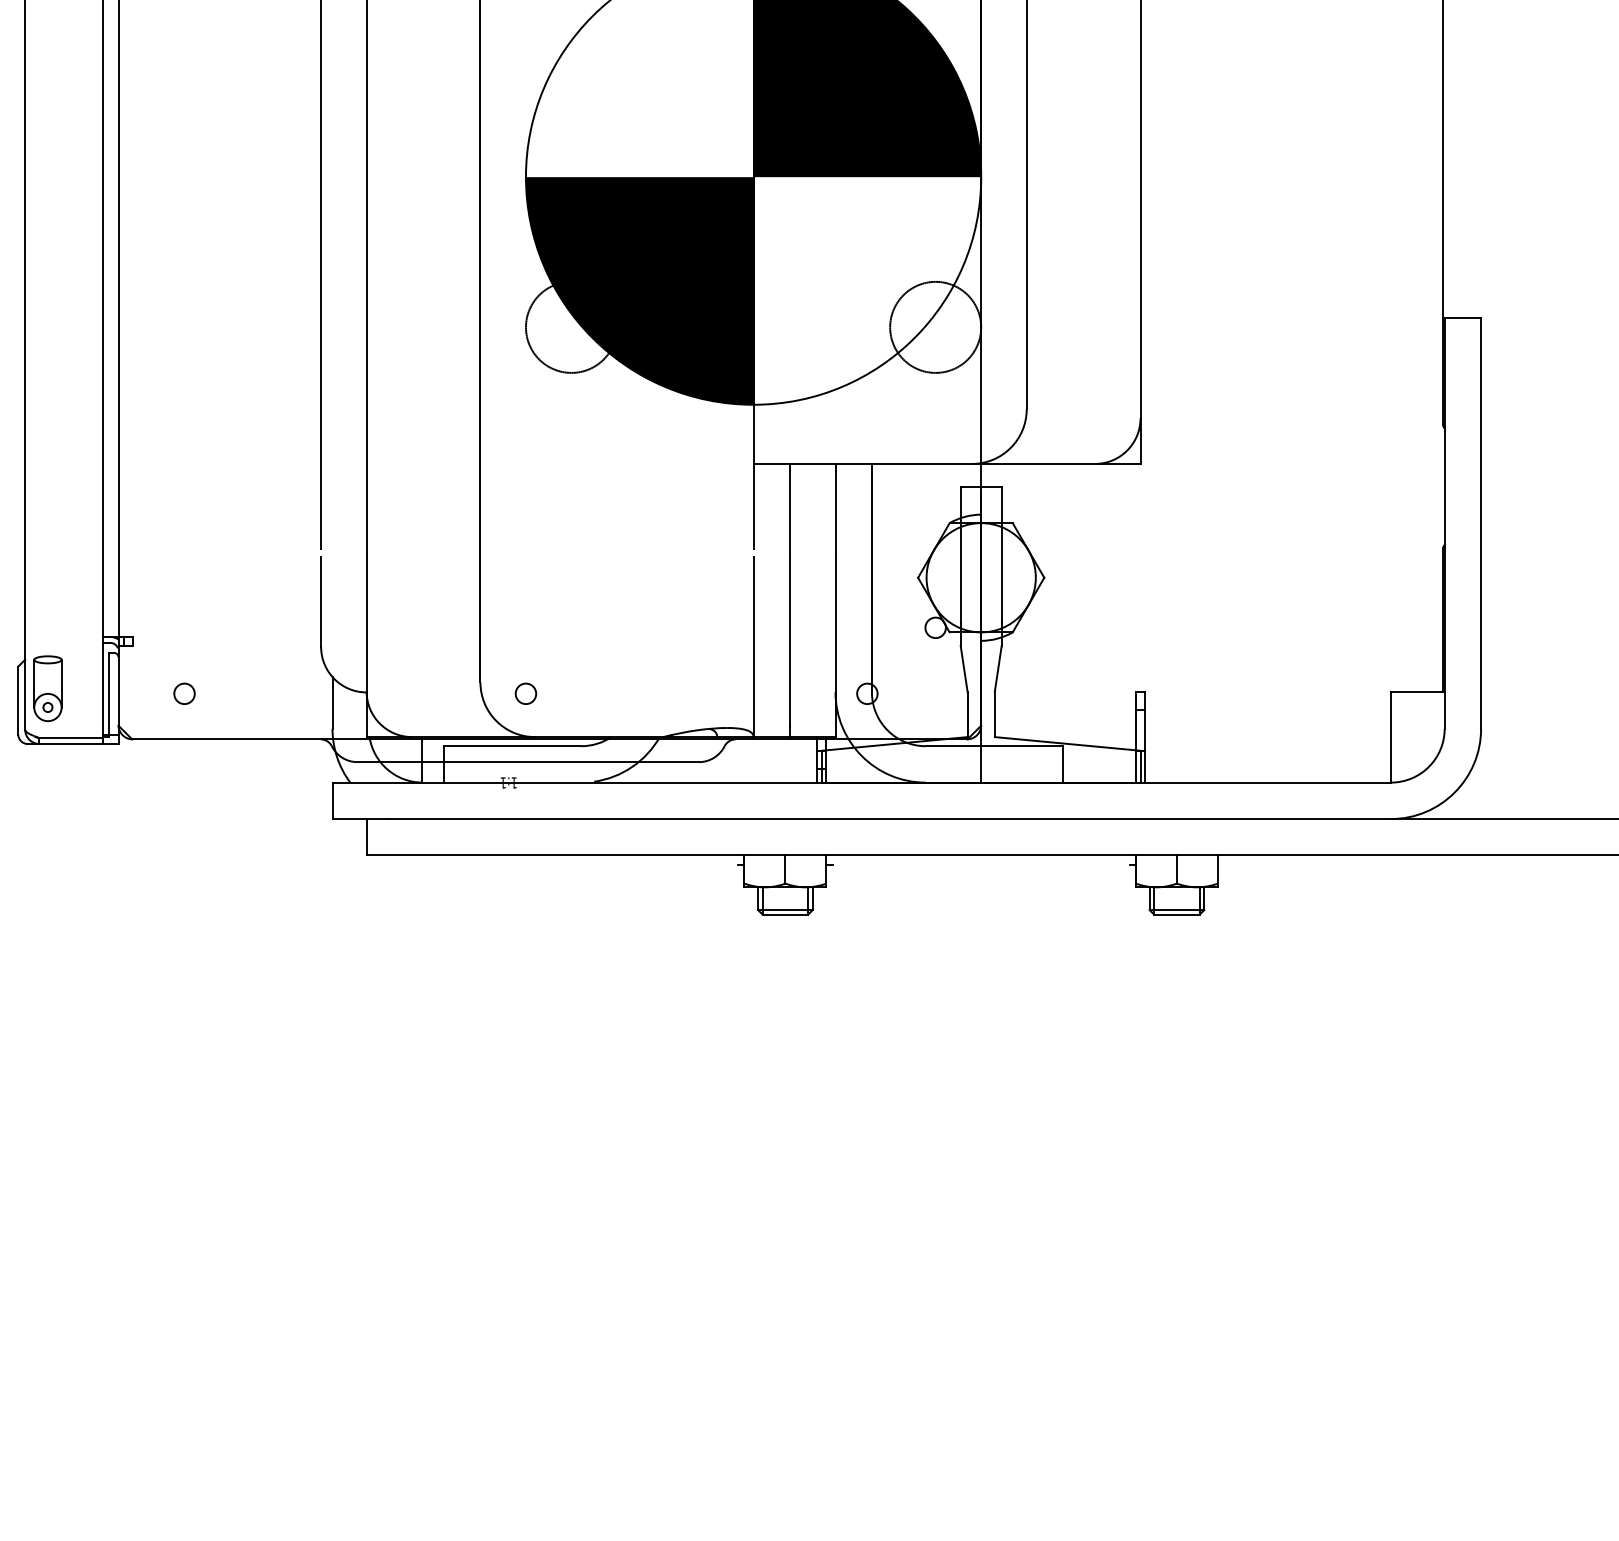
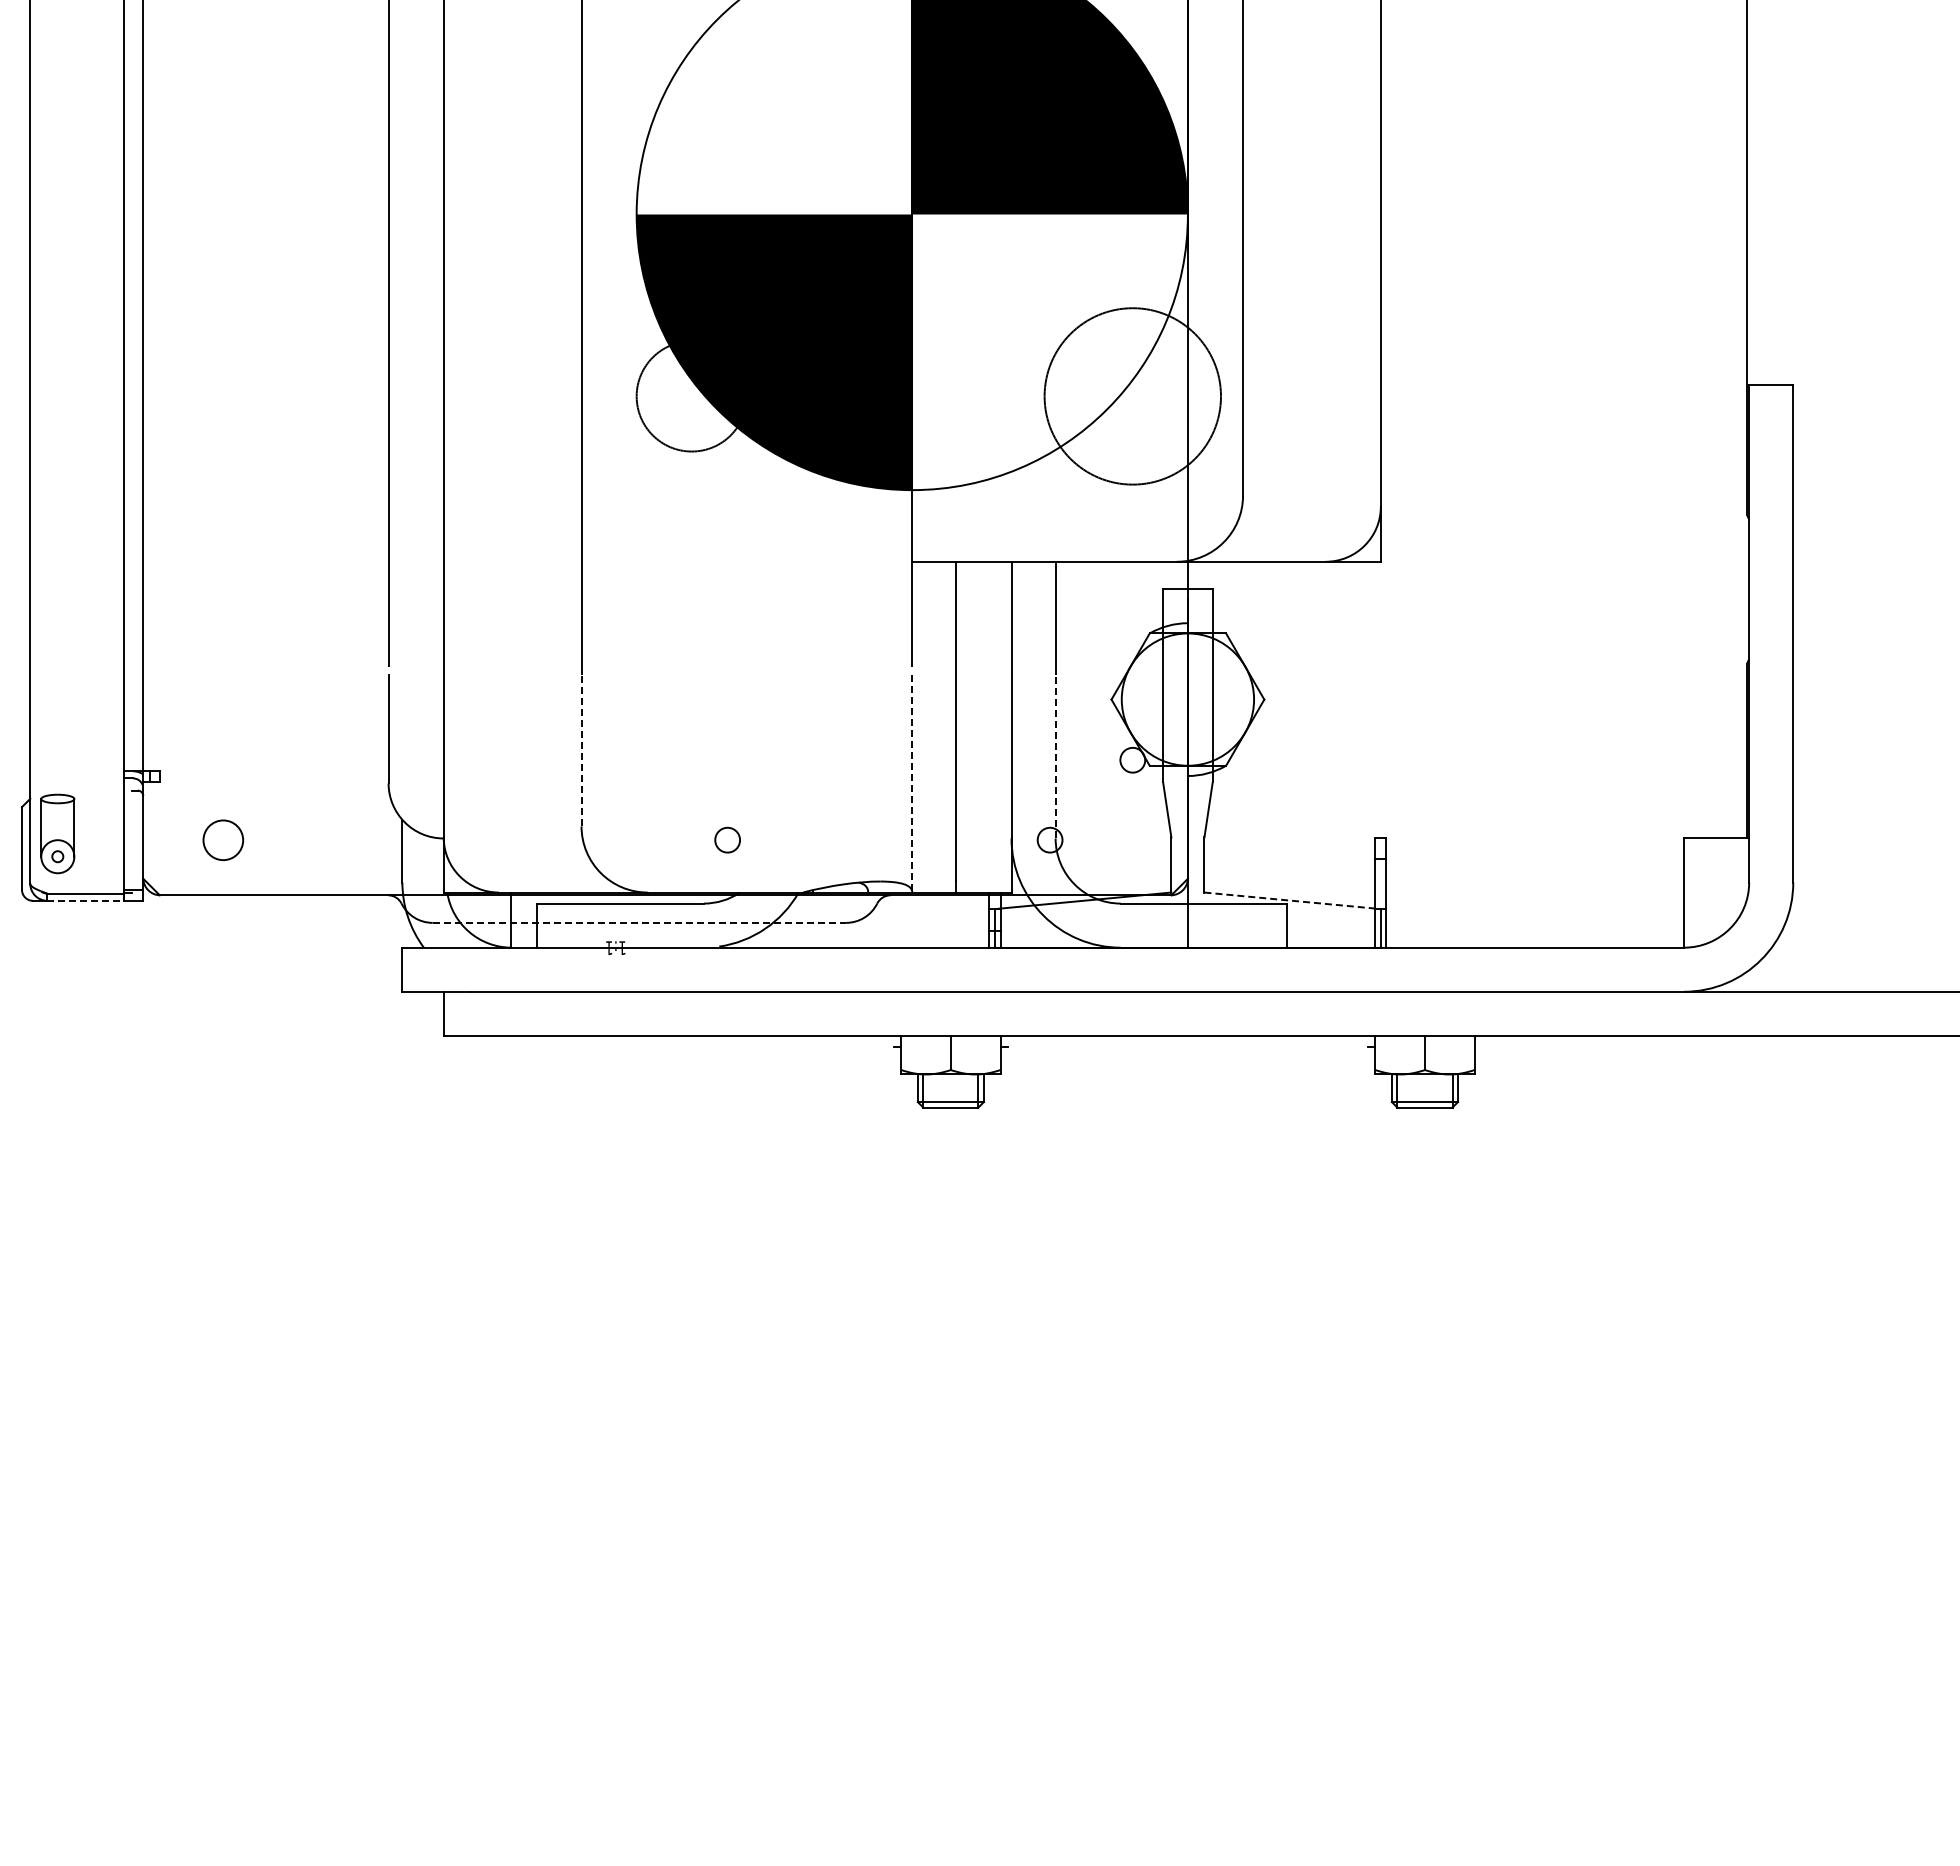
circle: (935, 327) -> (1132, 396), size x1.6
line: (480, 619) -> (581, 750), solid -> dashed
line: (871, 624) -> (1055, 756), solid -> dashed
line: (753, 647) -> (912, 783), solid -> dashed
circle: (183, 693) -> (222, 839), size x1.6
circle: (525, 693) -> (727, 839), moved
line: (109, 694) -> (132, 841), removed
line: (71, 743) -> (86, 900), solid -> dashed
line: (1067, 743) -> (1292, 900), solid -> dashed
line: (528, 761) -> (639, 922), solid -> dashed

